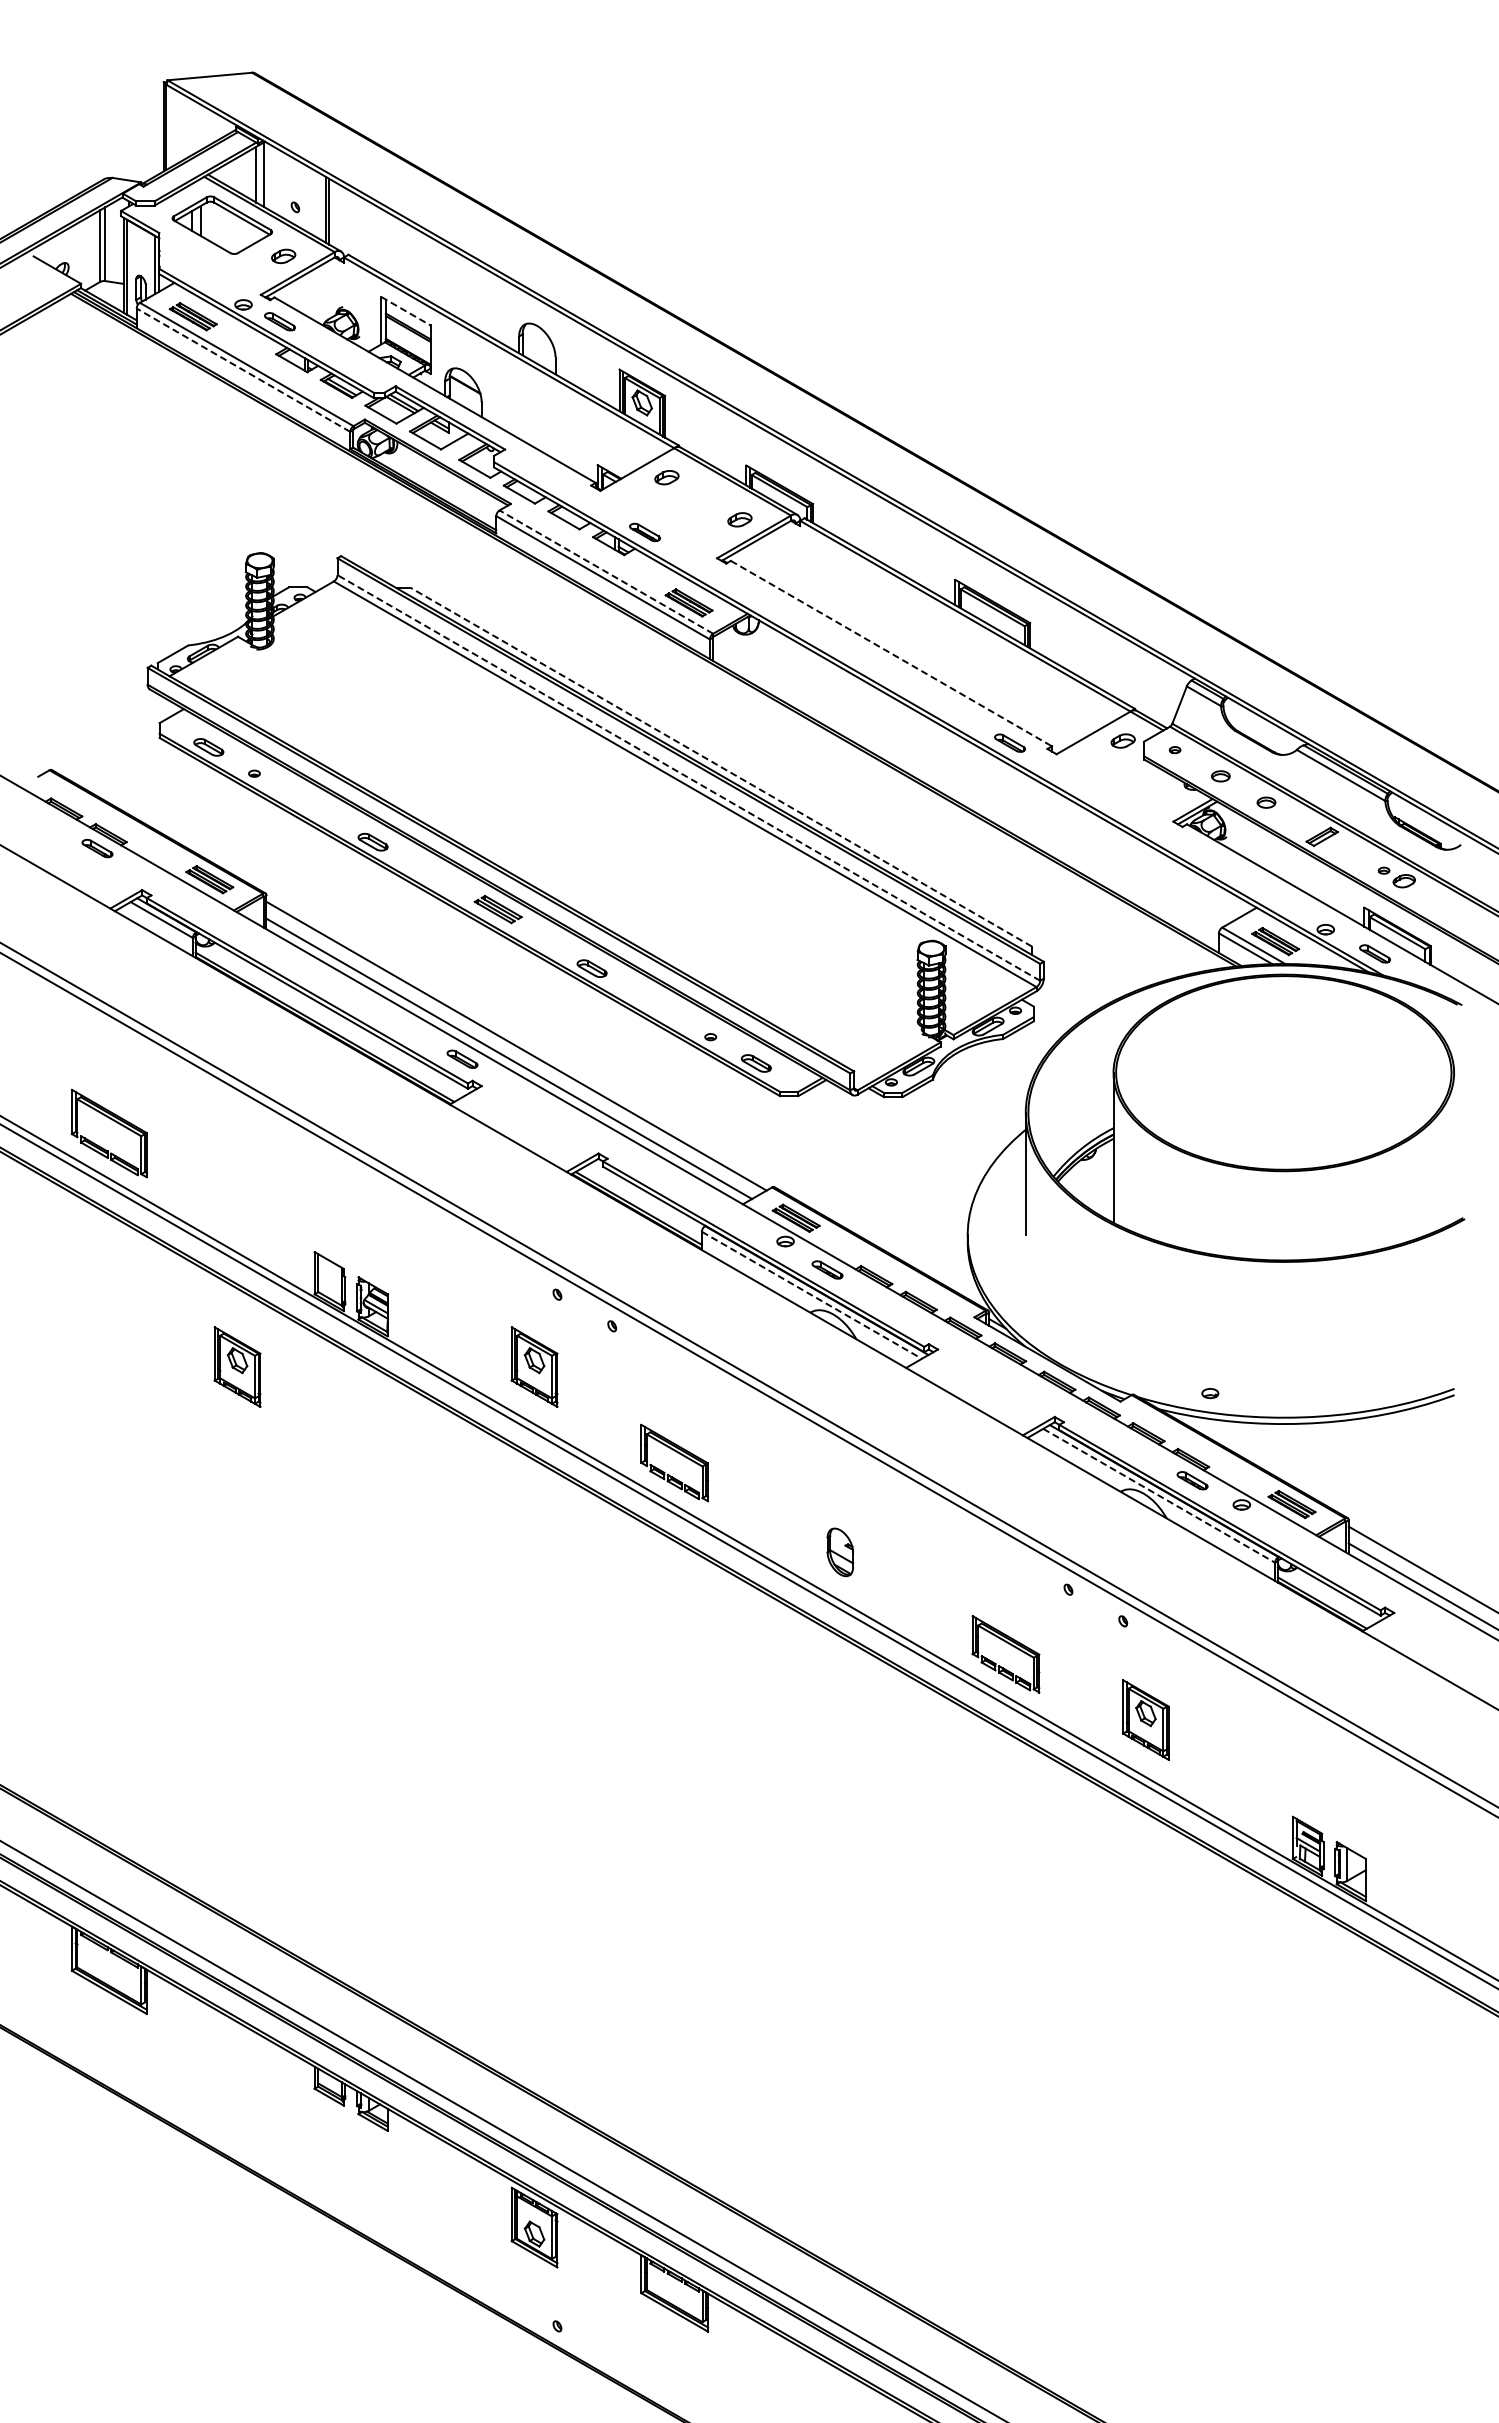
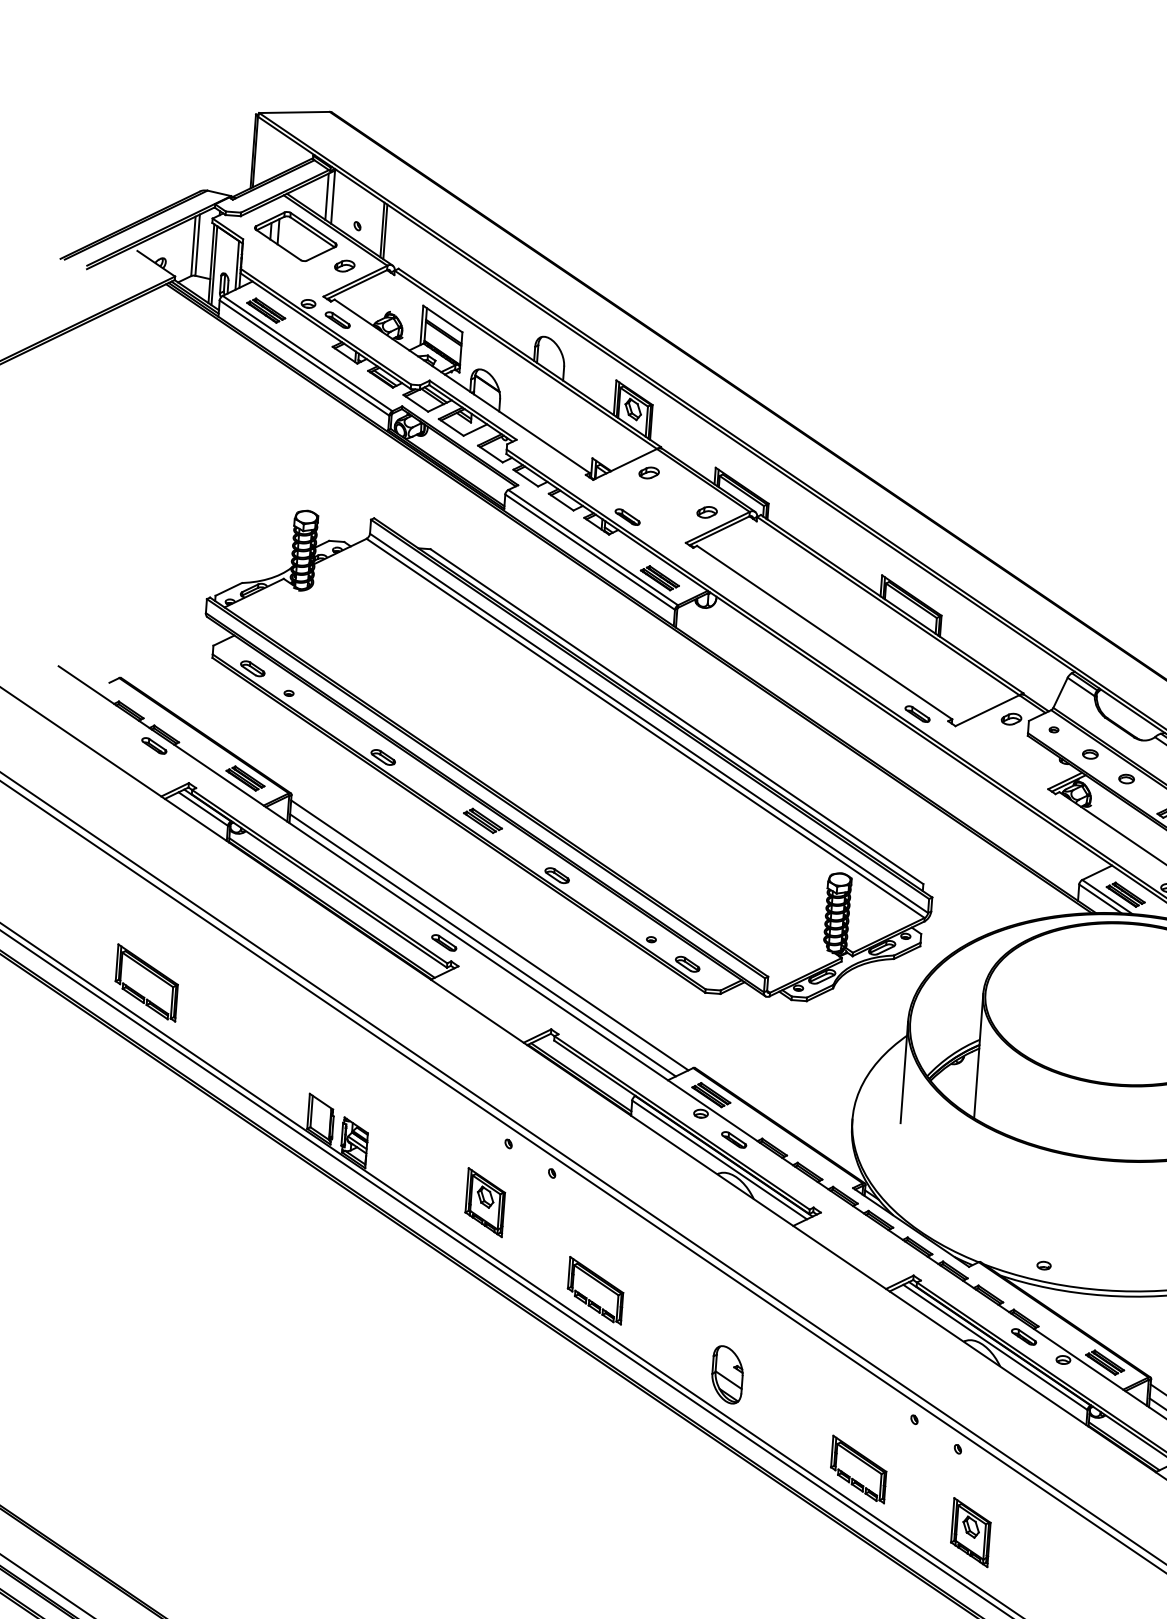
line: (406, 311) -> (443, 319), dashed -> solid
line: (243, 369) -> (304, 357), dashed -> solid
line: (605, 571) -> (592, 547), dashed -> solid
line: (891, 653) -> (824, 632), dashed -> solid
line: (721, 767) -> (676, 716), dashed -> solid
line: (688, 777) -> (648, 722), dashed -> solid
line: (812, 1295) -> (720, 1160), dashed -> solid
part: (237, 1366) -> (238, 1184), removed
line: (1159, 1495) -> (995, 1347), dashed -> solid
part: (840, 1552) -> (727, 1375), size x1.43

